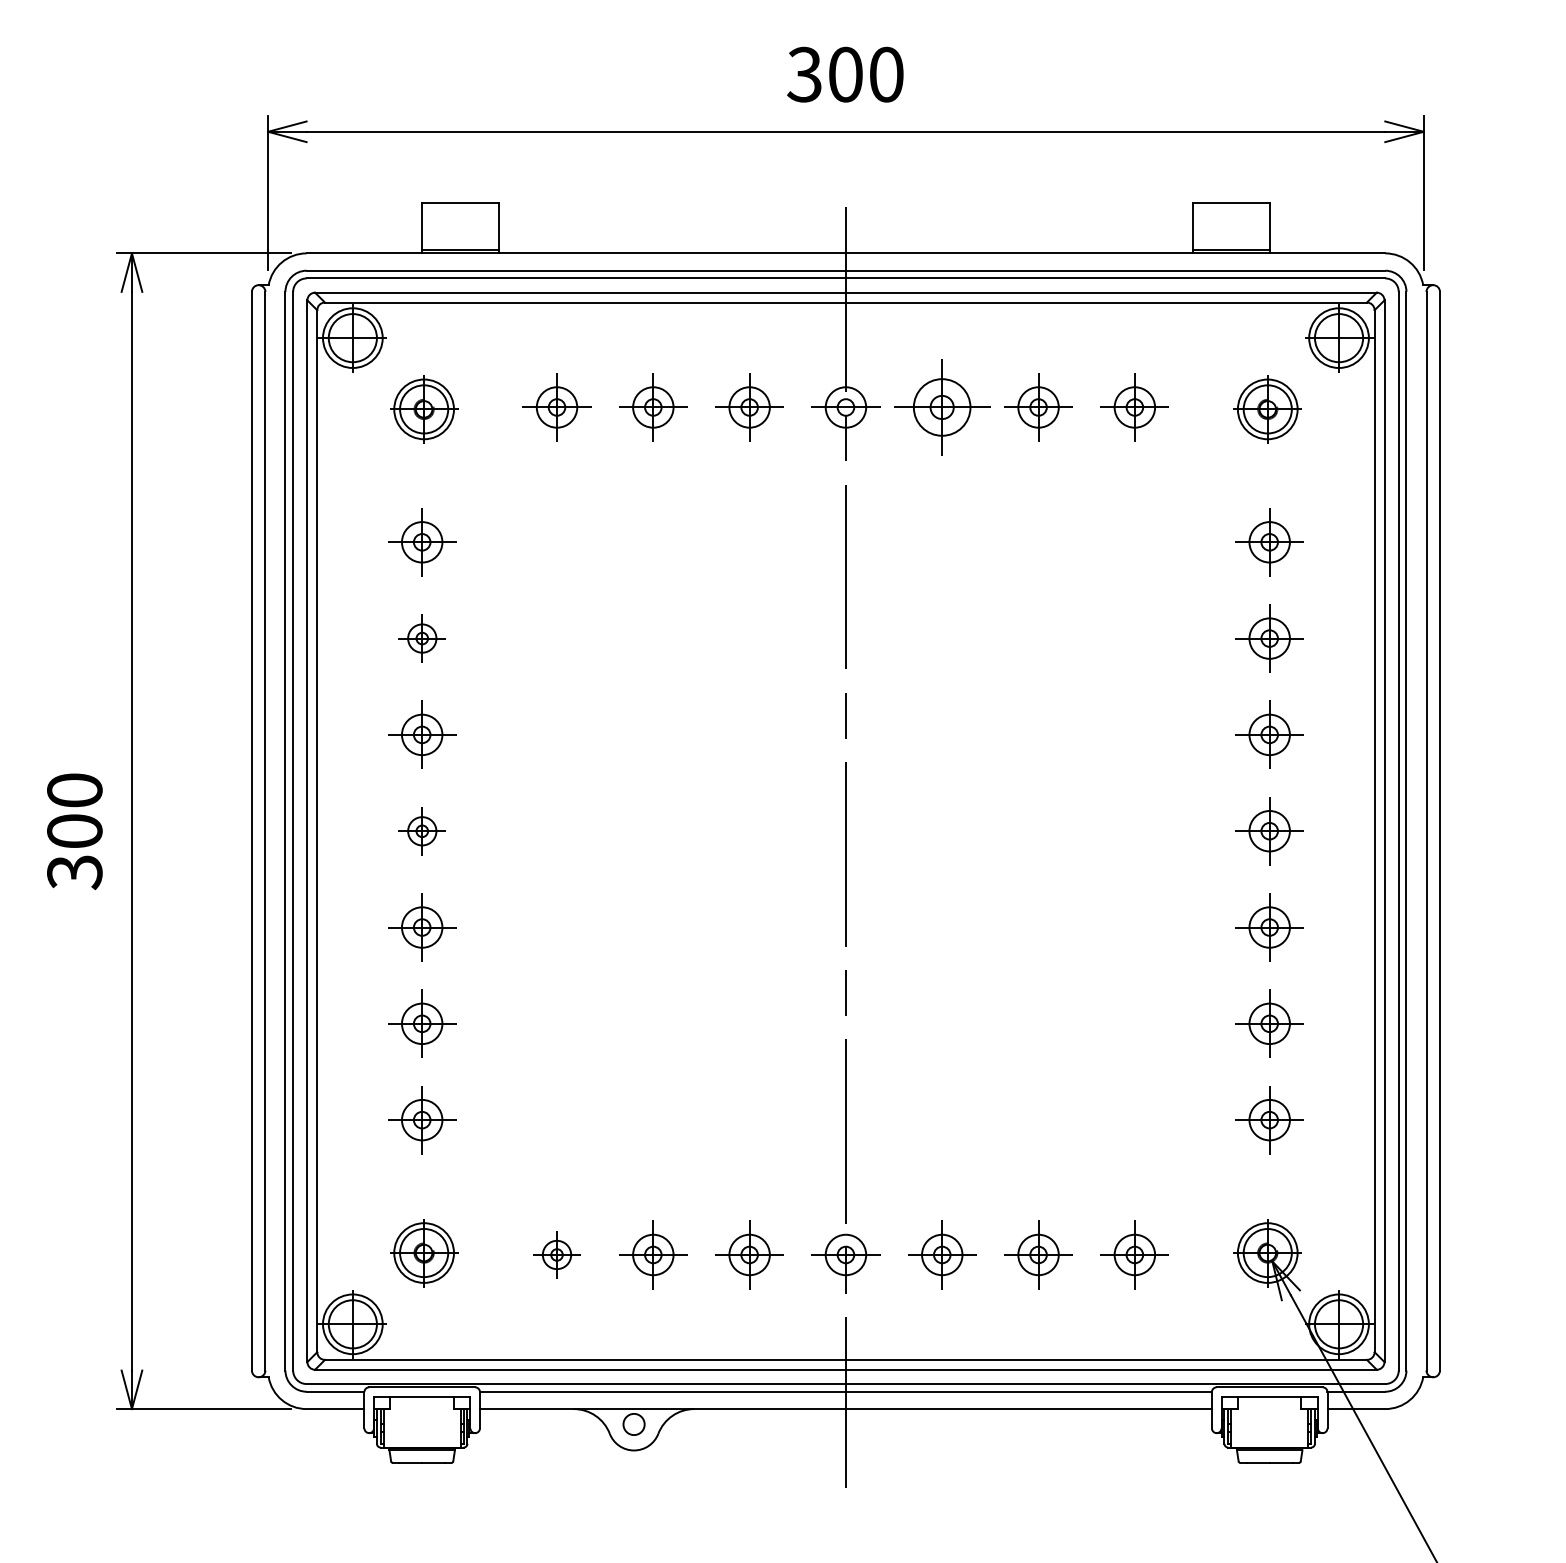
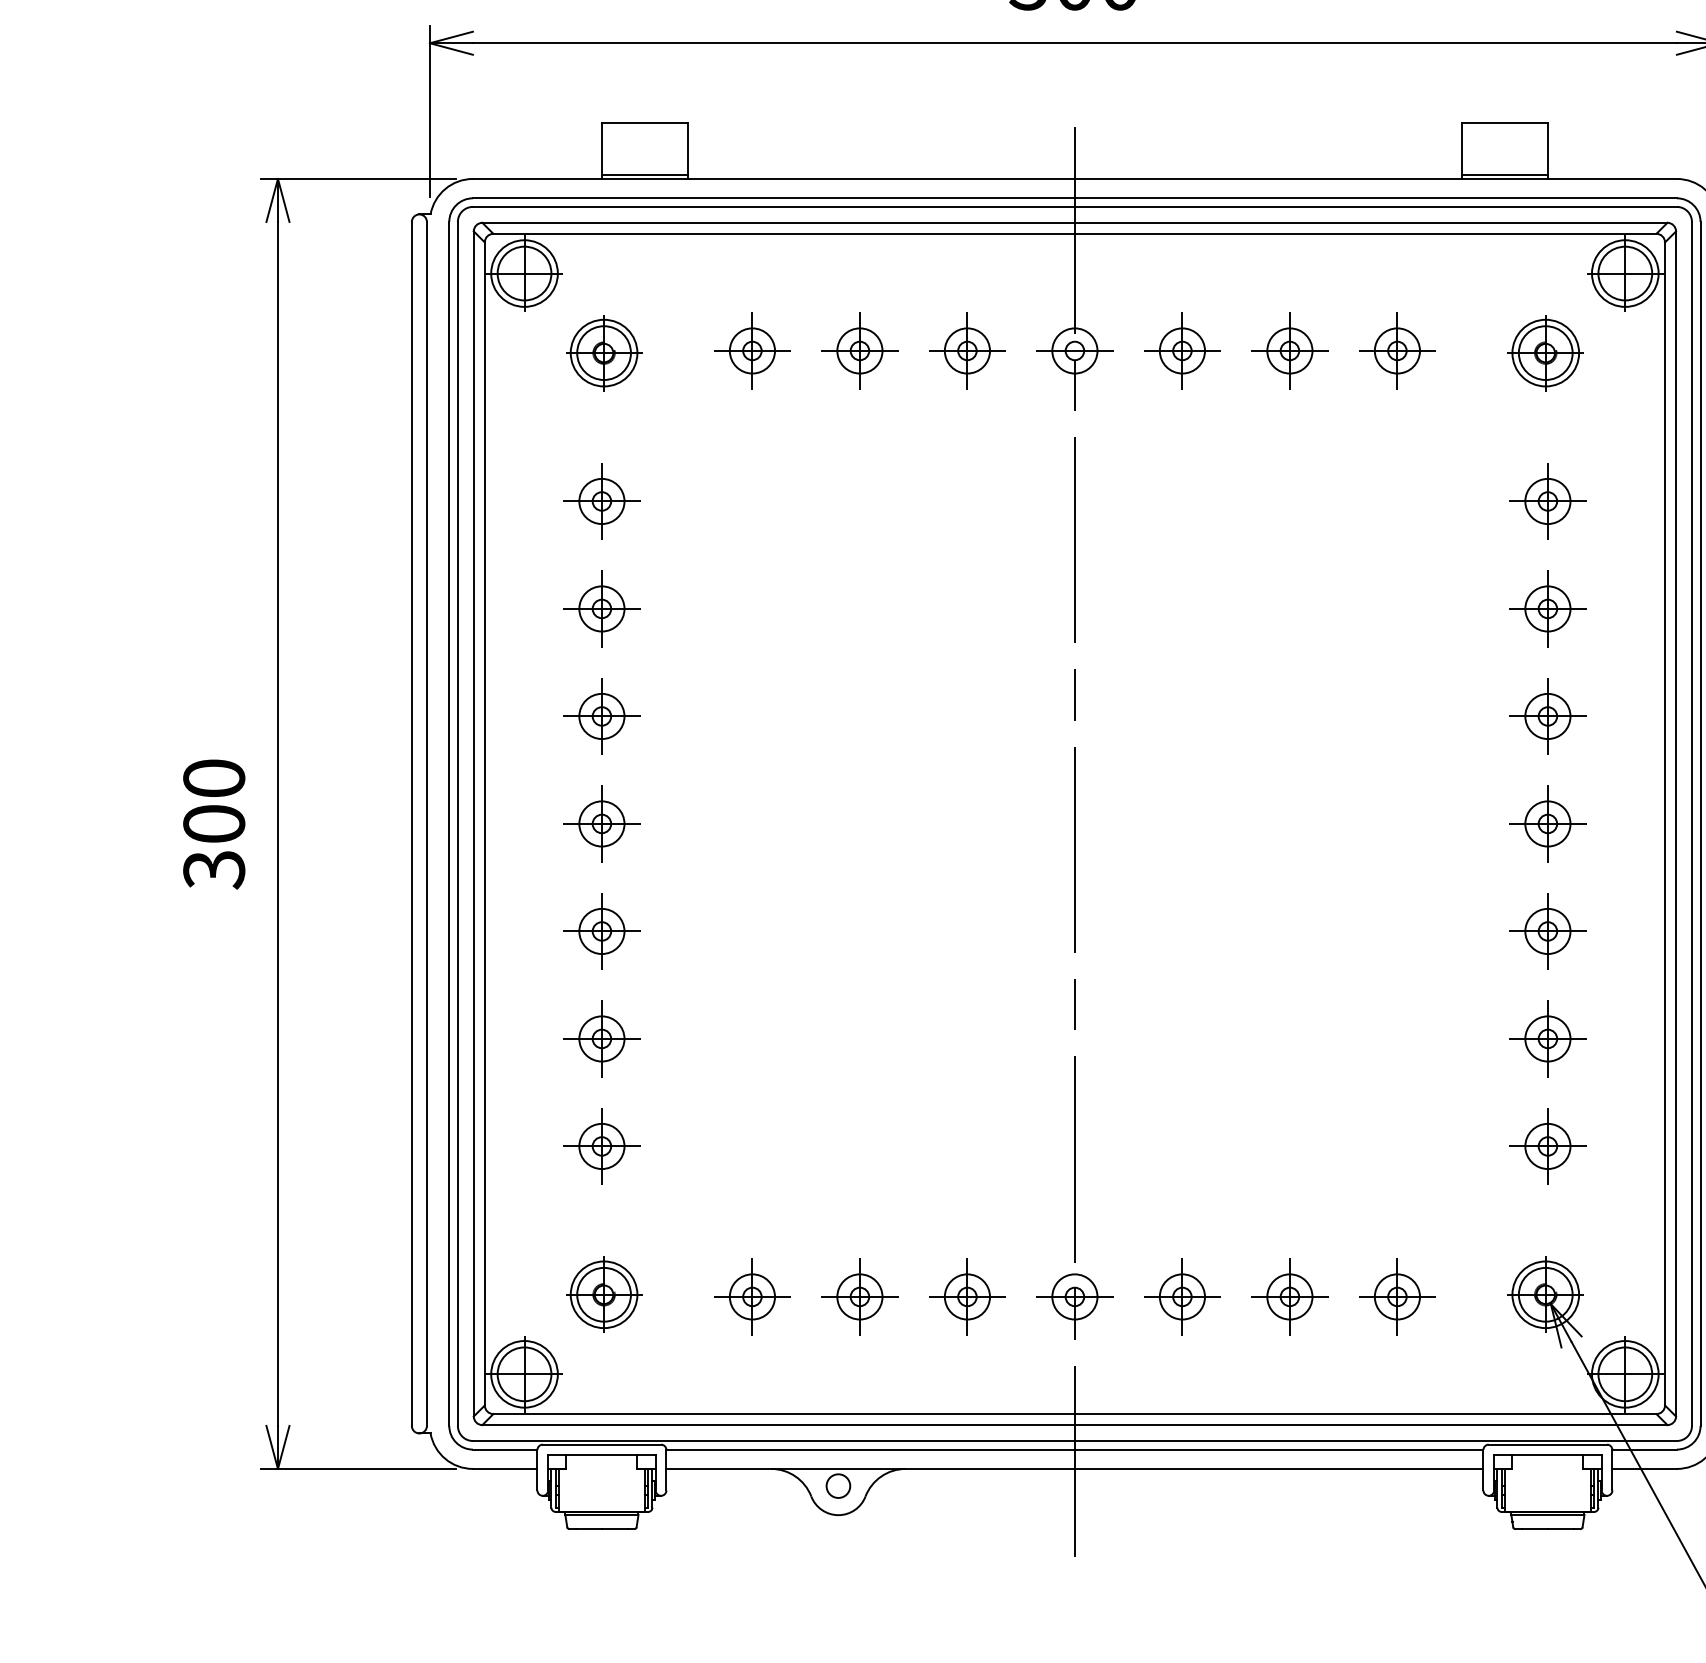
part: (942, 407) -> (1182, 350), size x0.71
part: (422, 638) -> (602, 608), size x1.43
part: (422, 831) -> (602, 824), size x1.43
part: (556, 1254) -> (751, 1296), size x1.43

